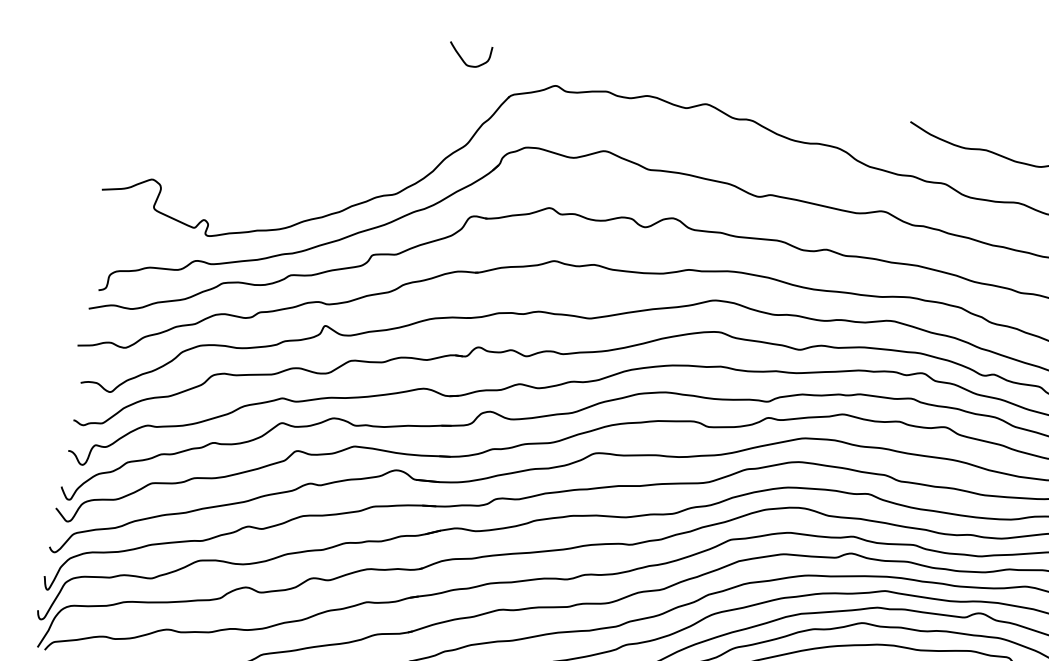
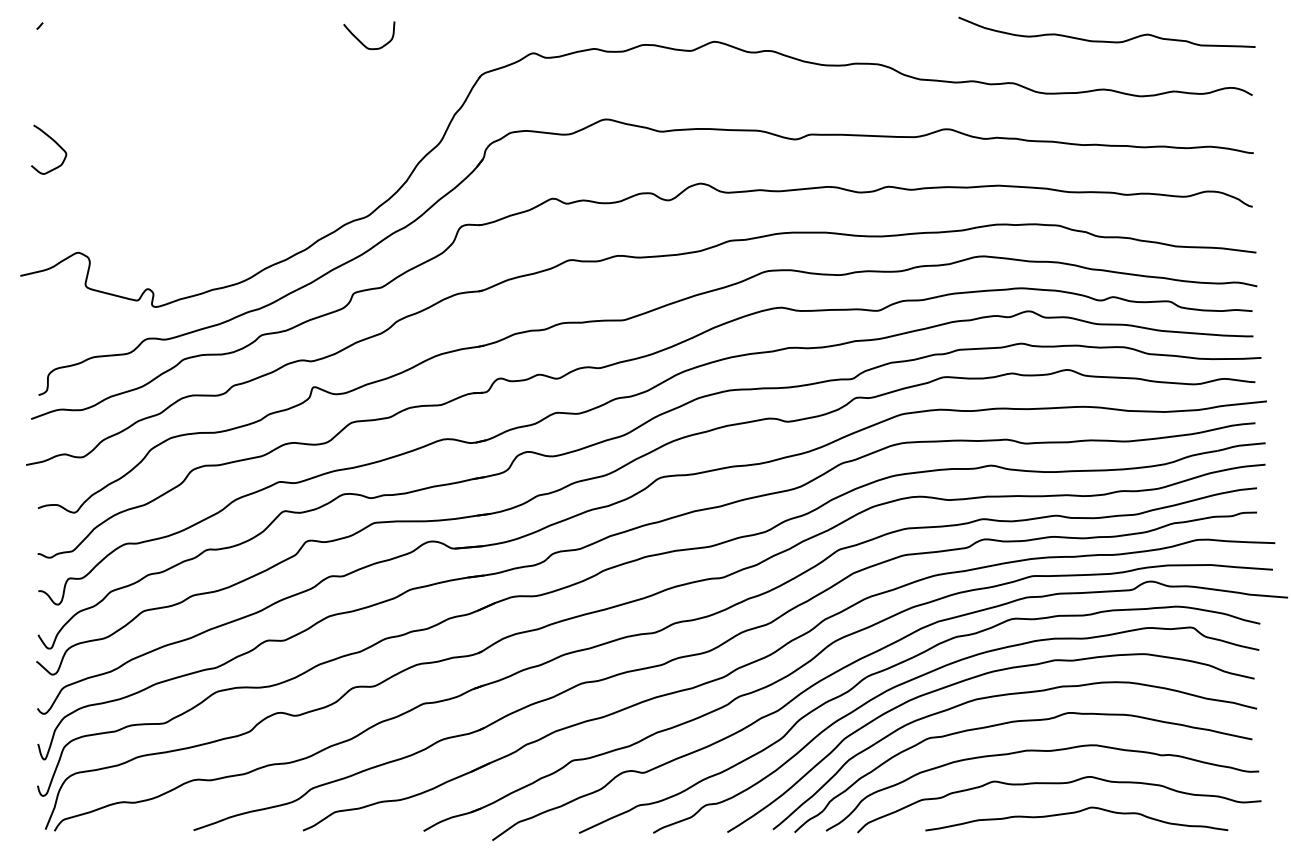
curve: (463, 59) -> (362, 42), moved
curve: (150, 86) -> (55, 143), added

